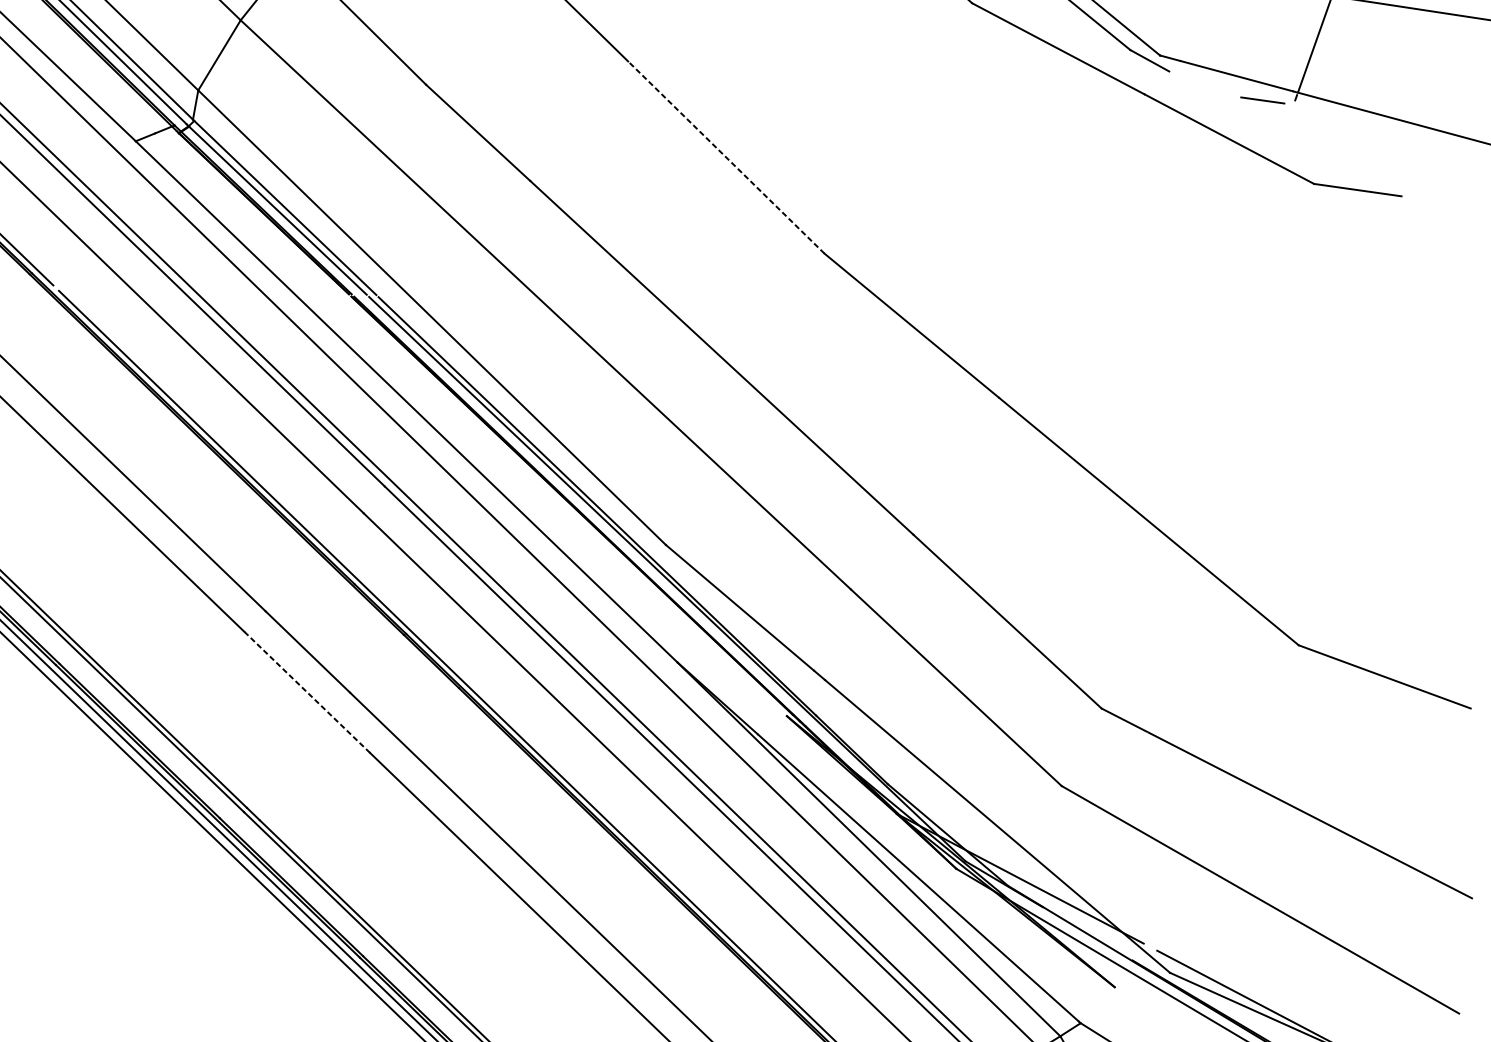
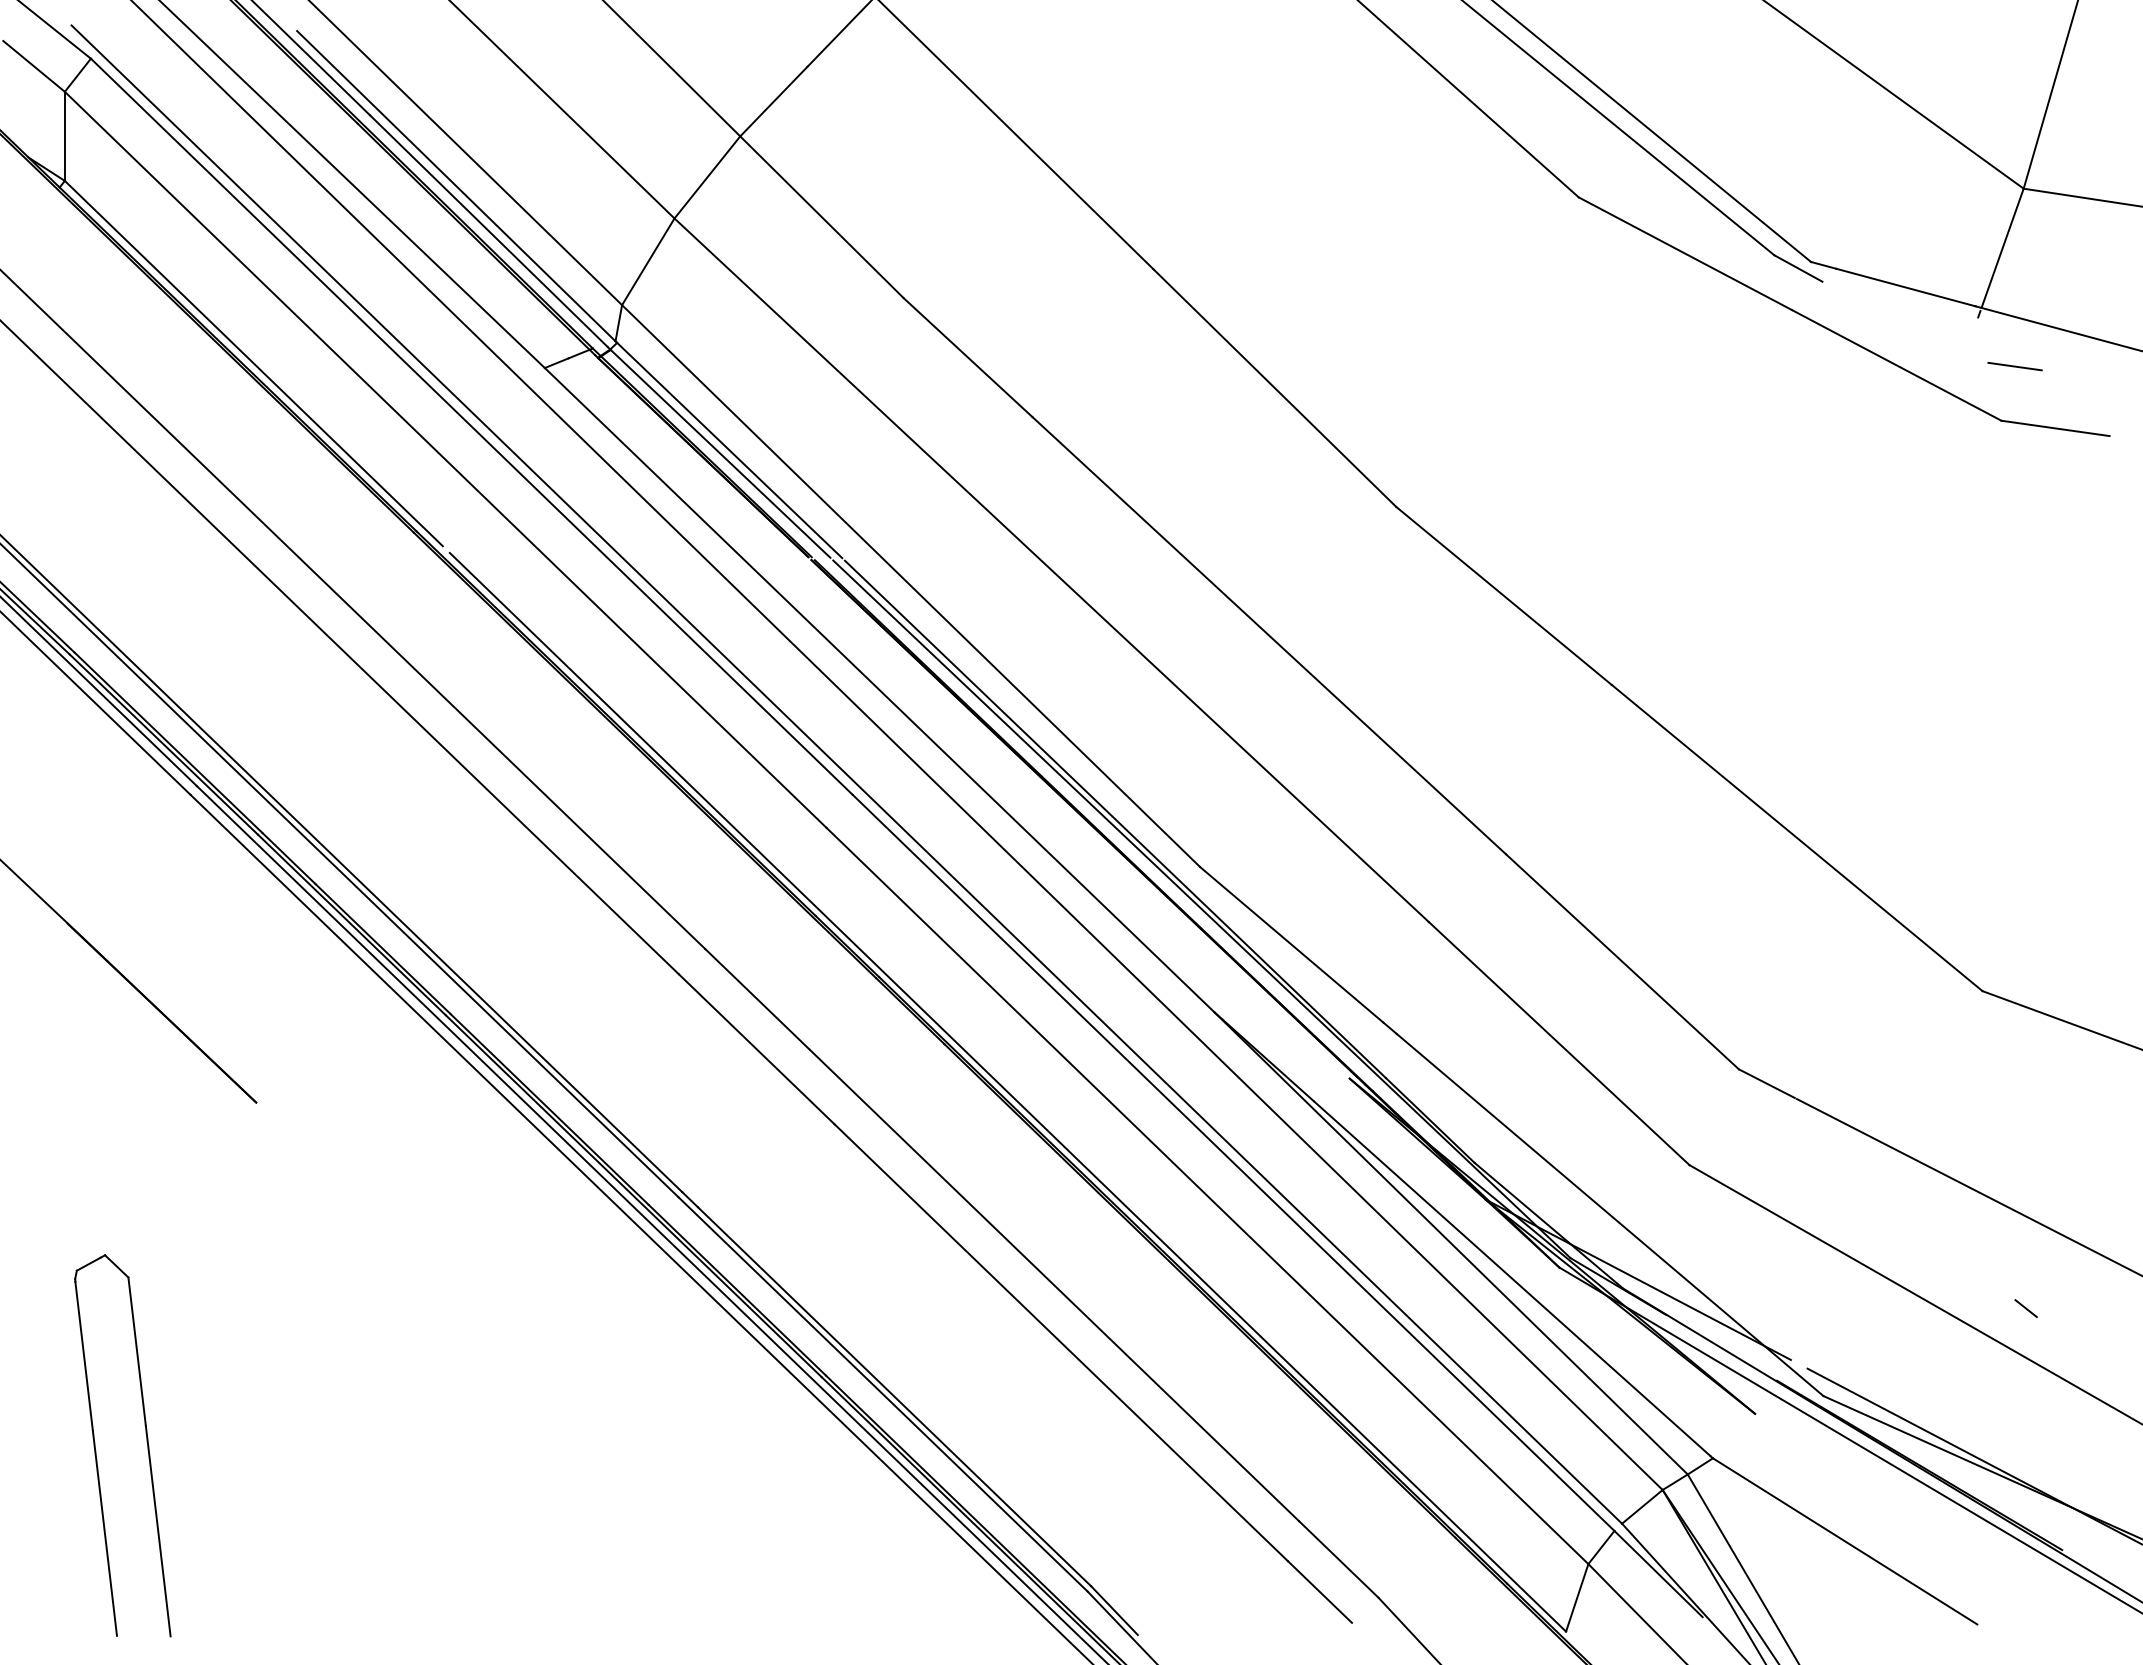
line: (1262, 100) -> (2014, 366), moved
line: (726, 157) -> (1274, 388), dashed -> solid
line: (307, 691) -> (756, 1048), dashed -> solid
line: (1333, 902) -> (2025, 1308), added

